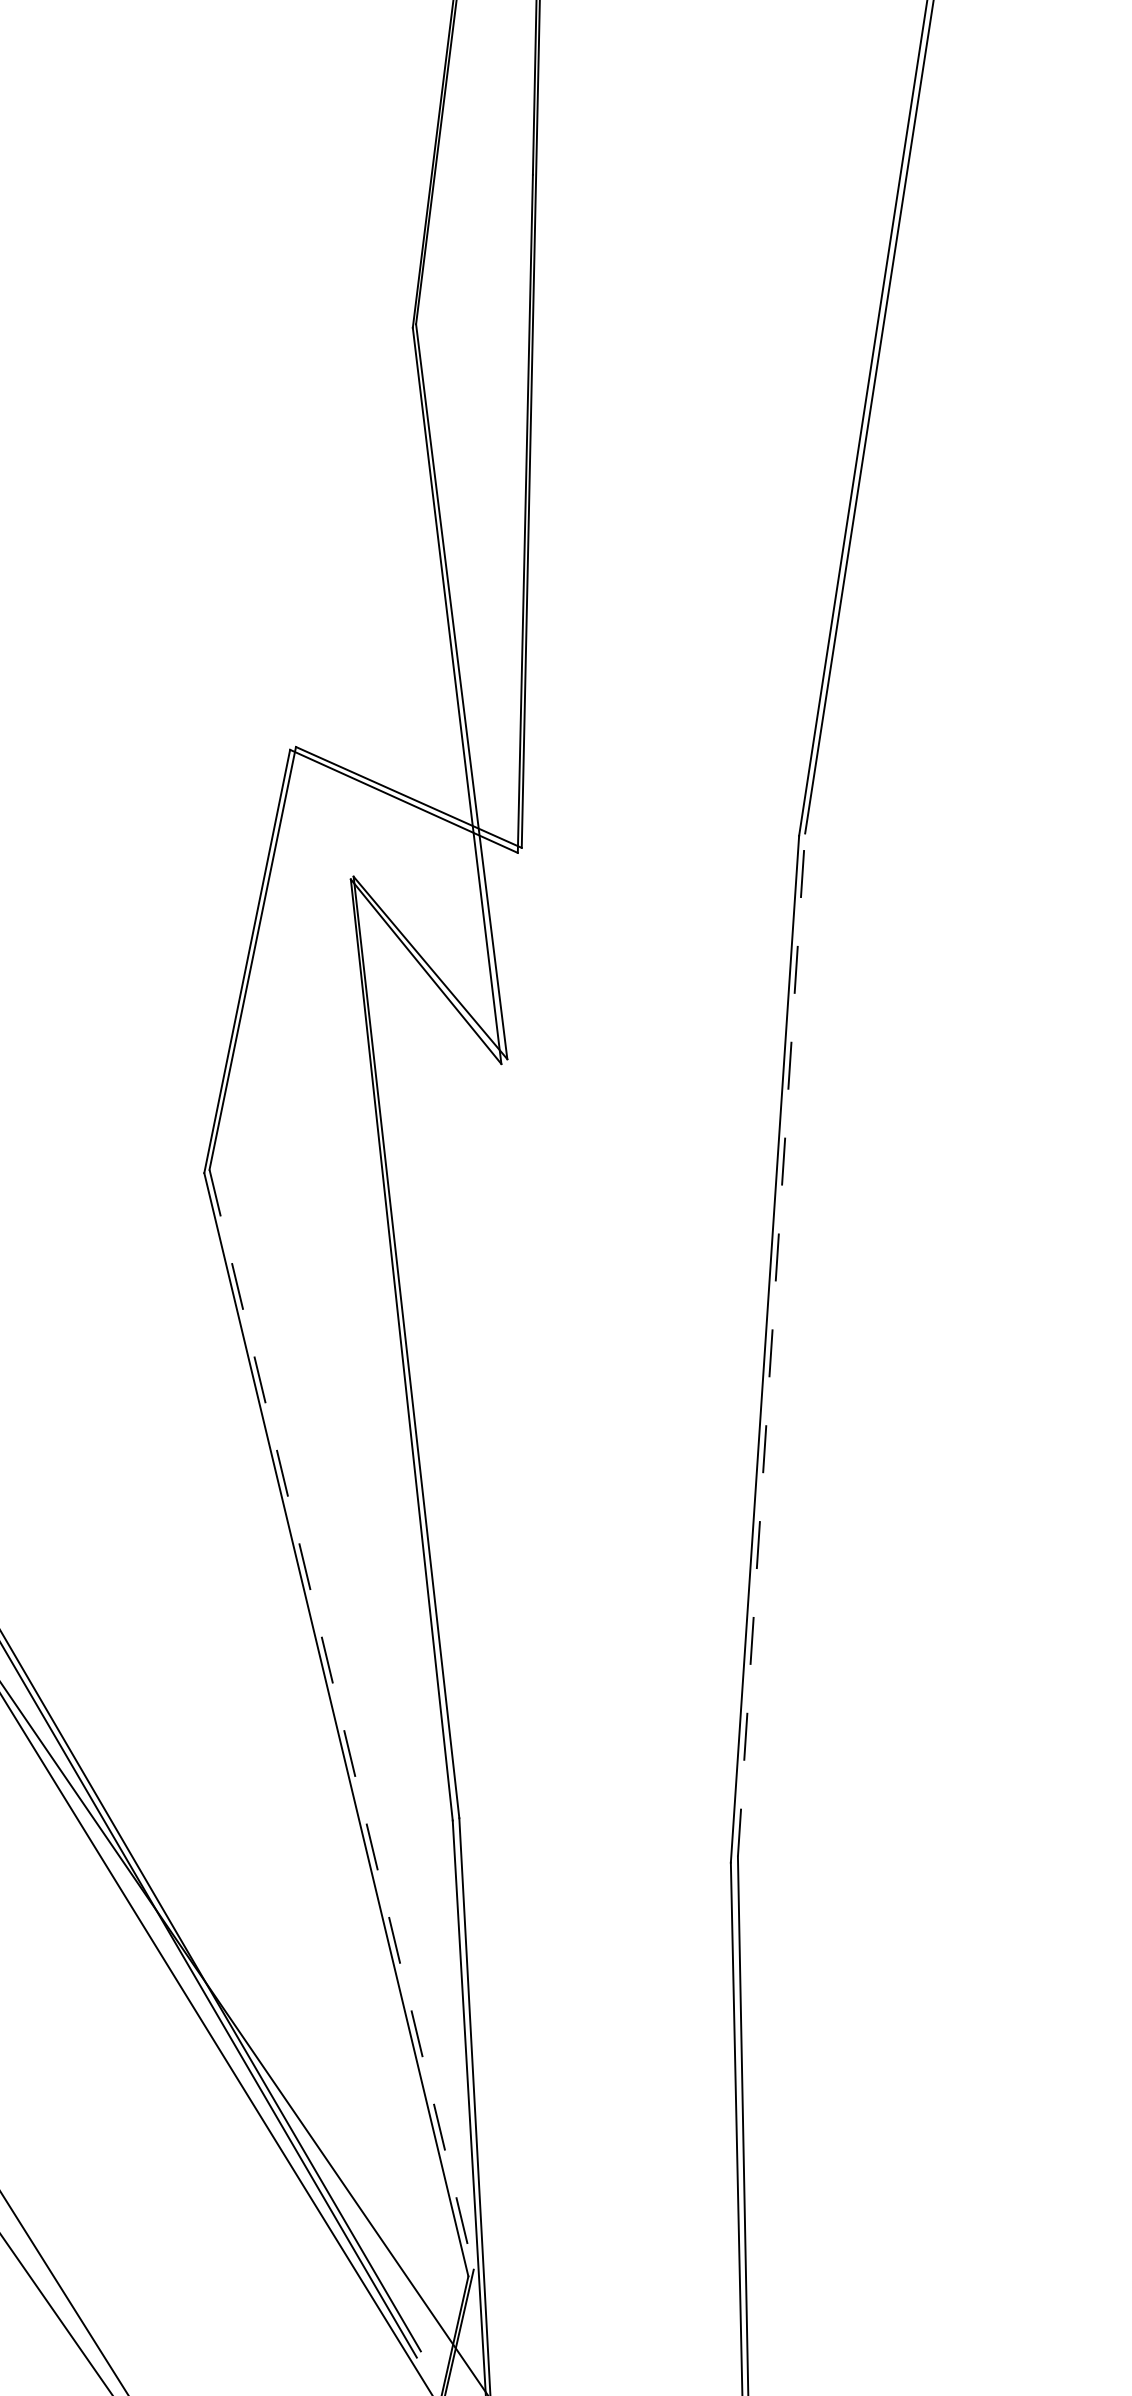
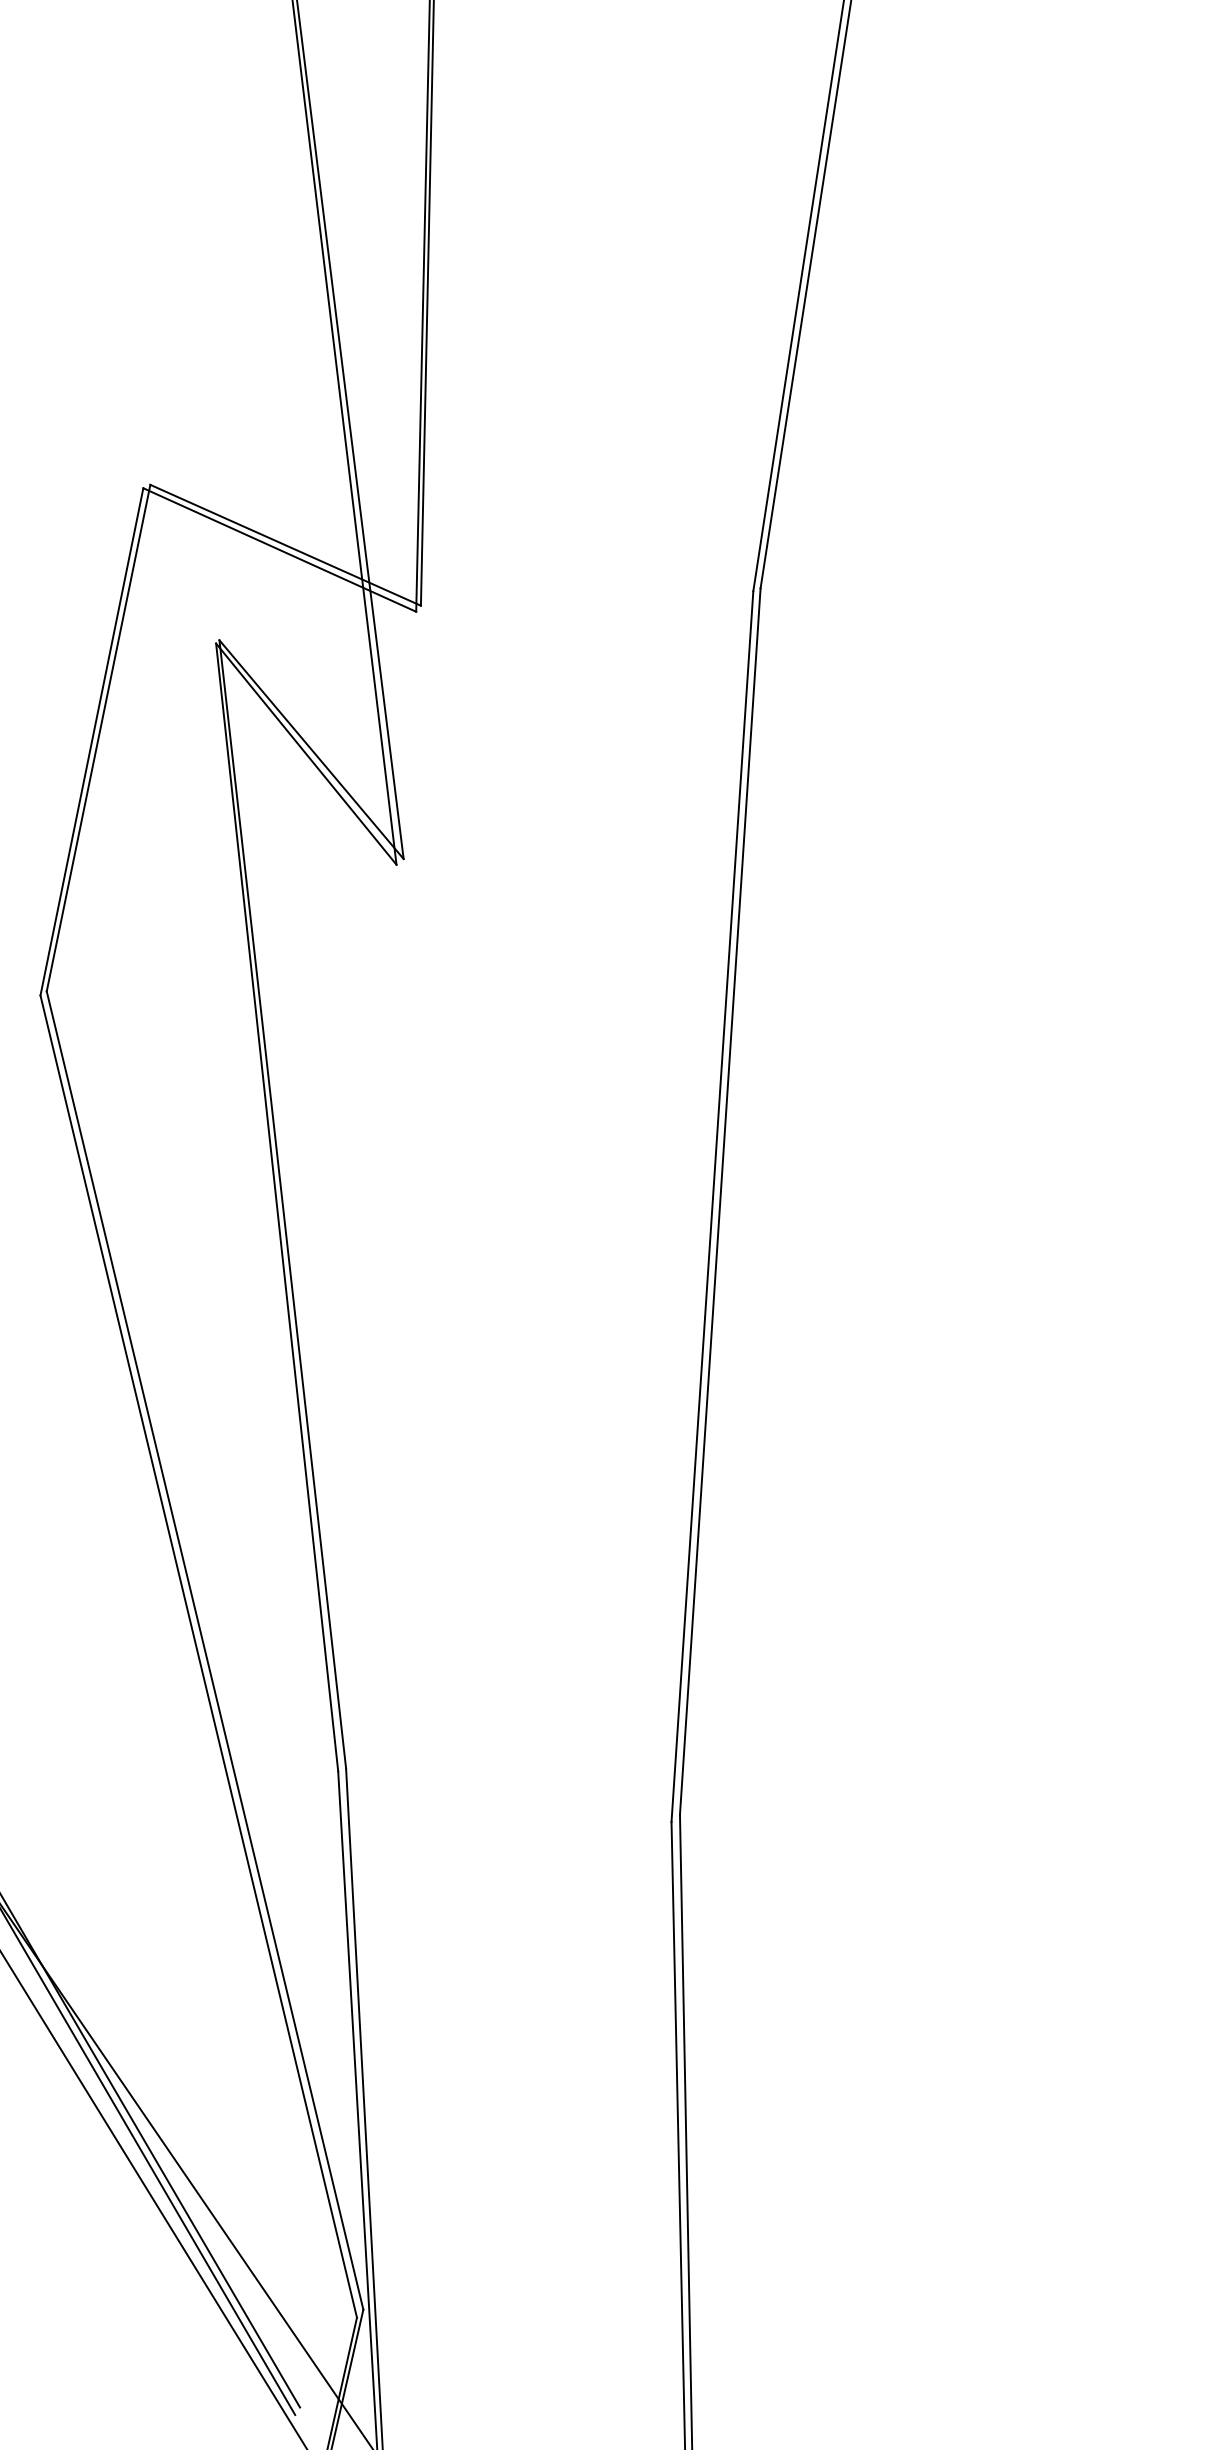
line: (771, 1345) -> (720, 1202), dashed -> solid
line: (341, 1719) -> (204, 1650), dashed -> solid

